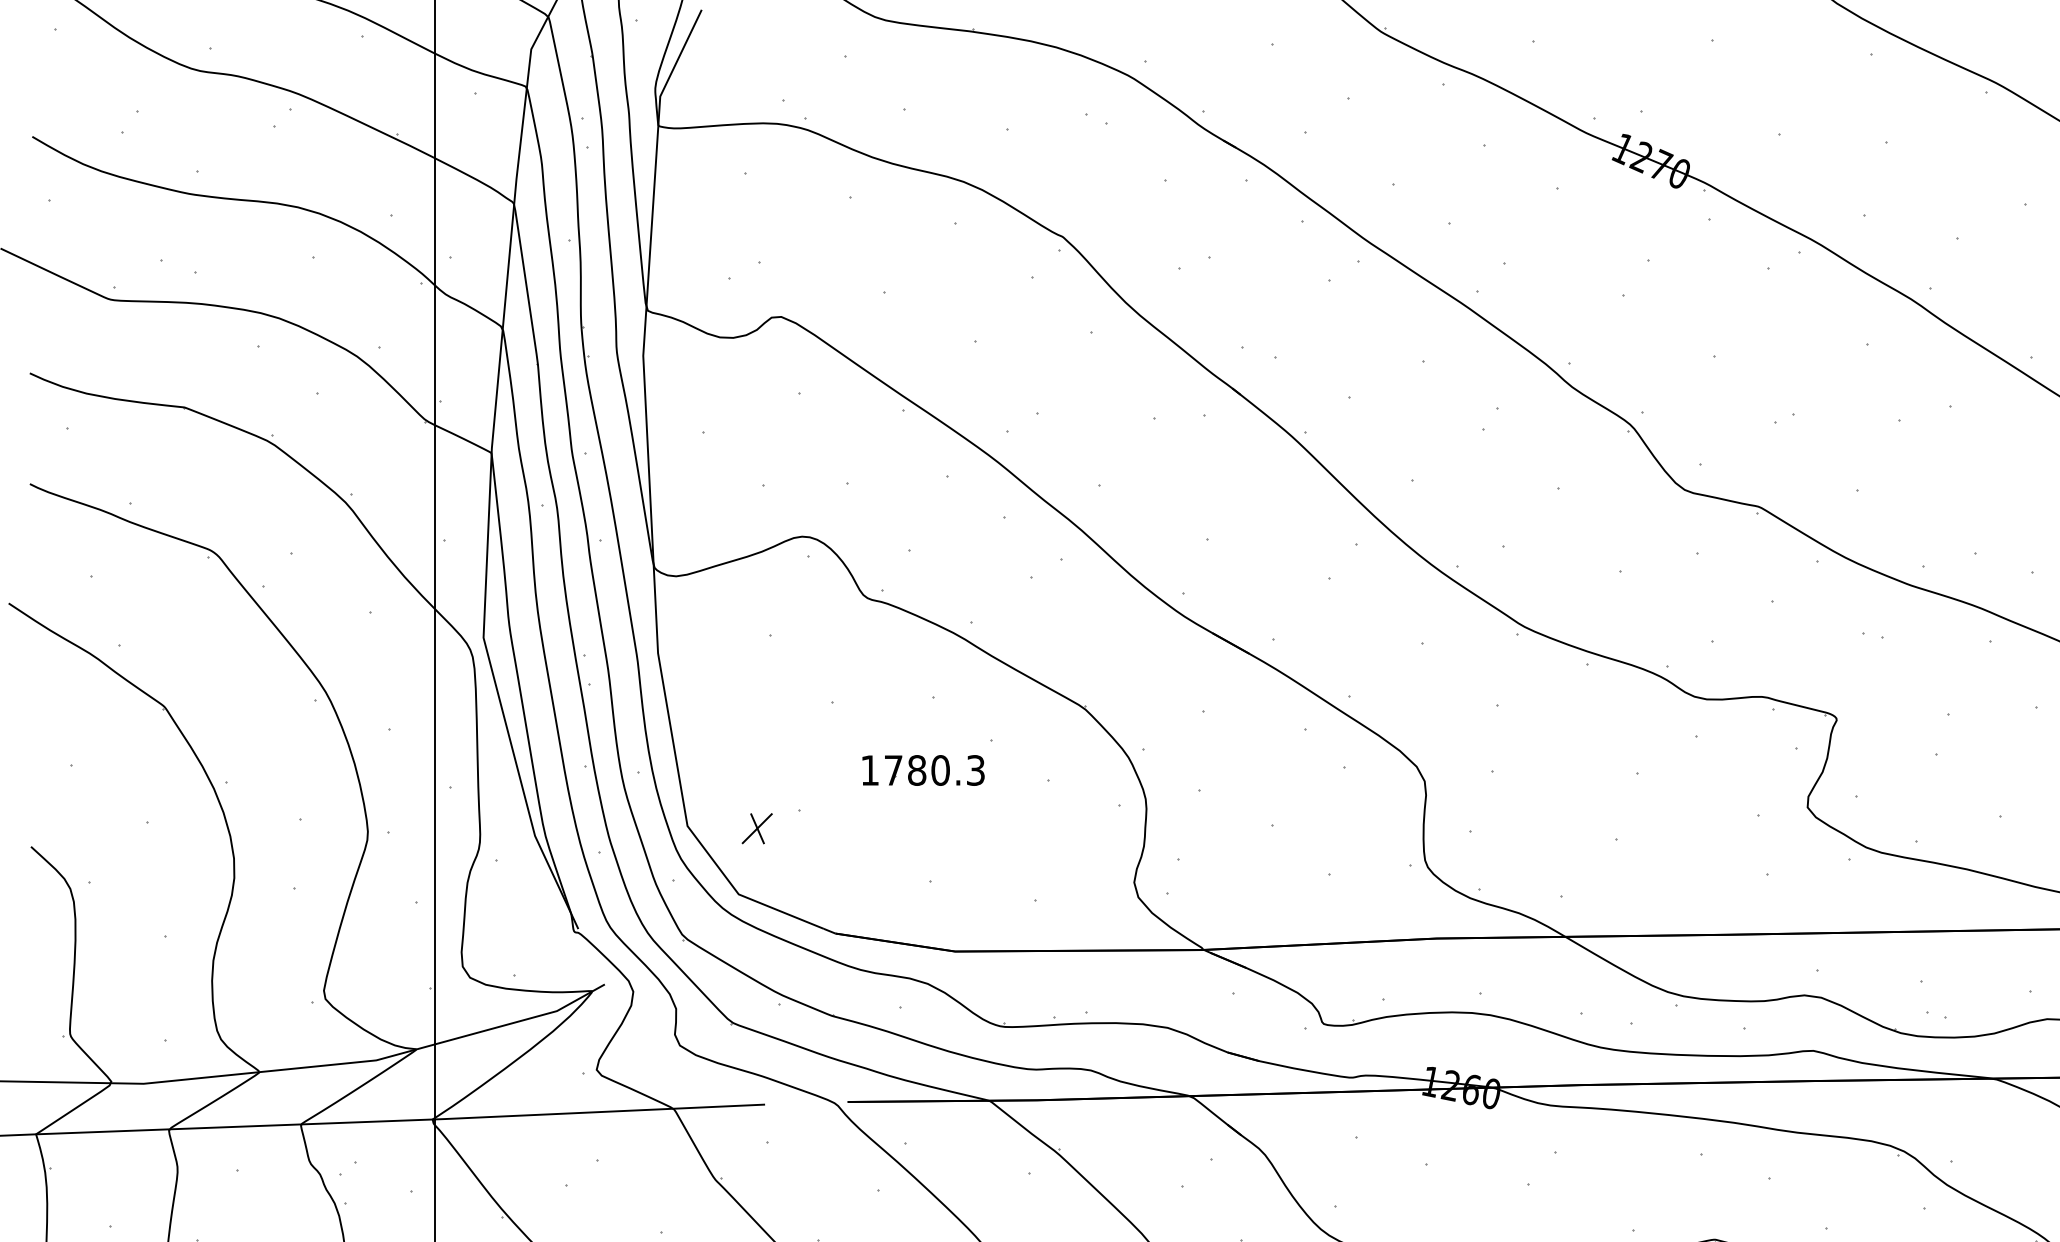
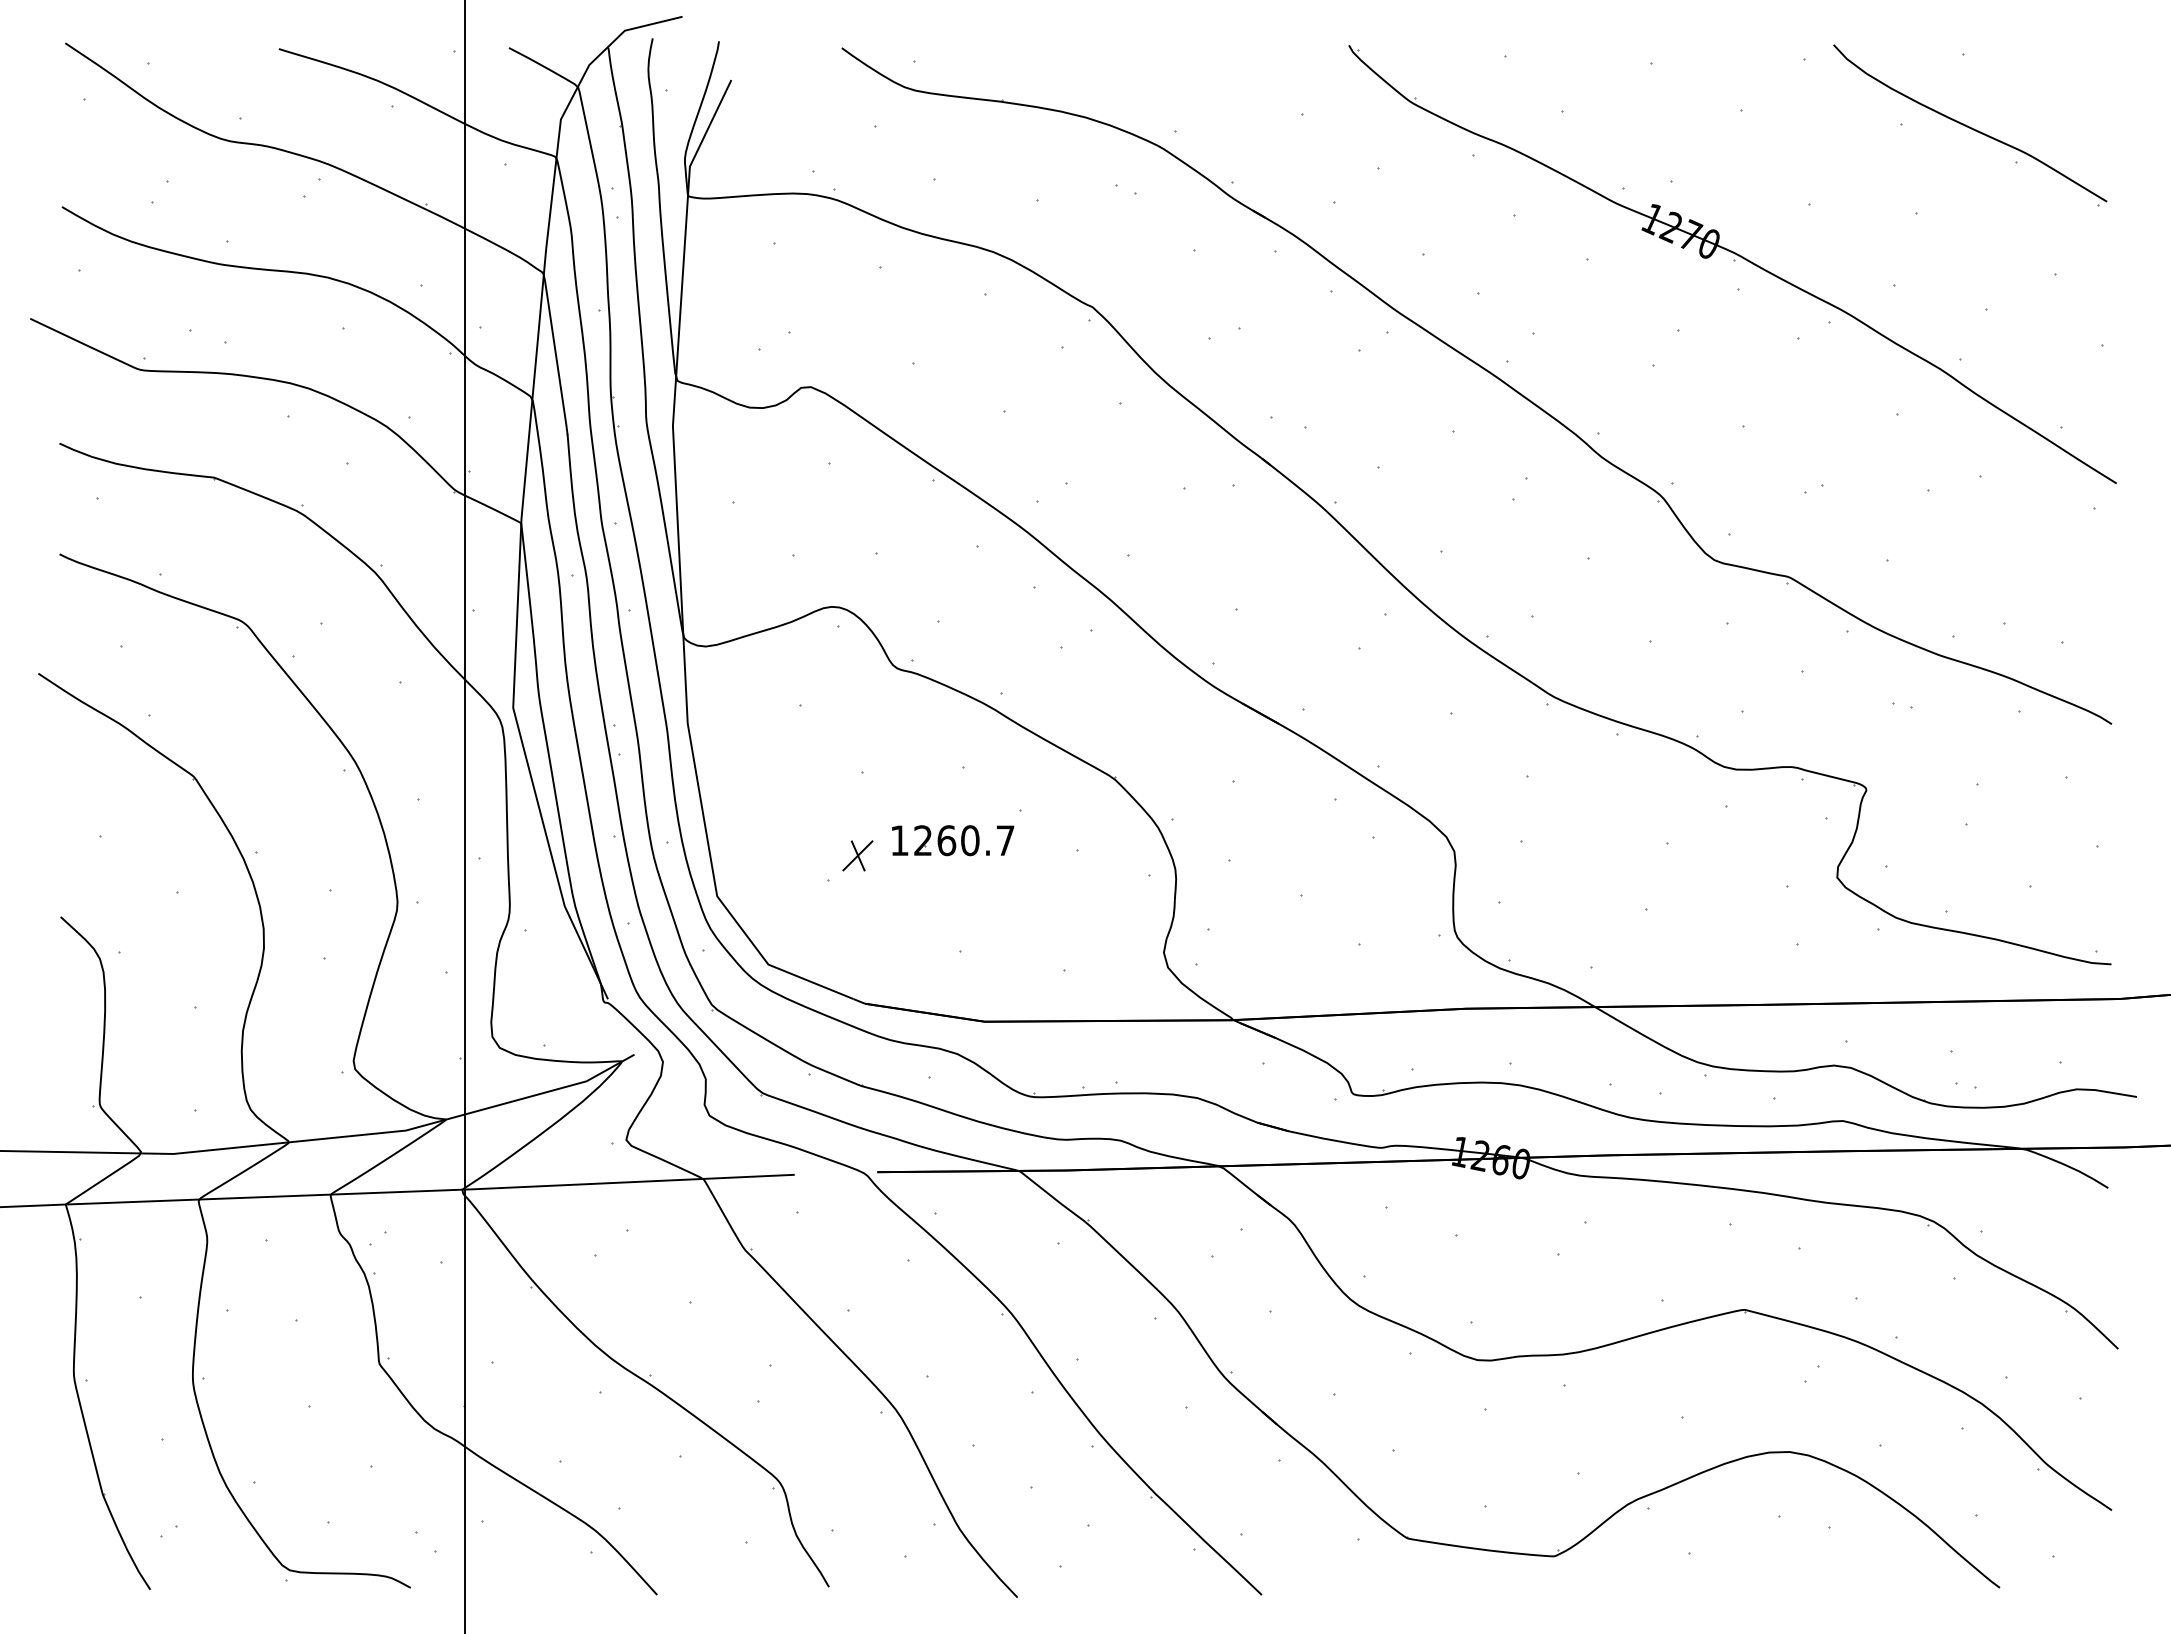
text: (934, 770) -> (964, 840), 1780.3 -> 1260.7
part: (756, 828) -> (857, 855), moved

